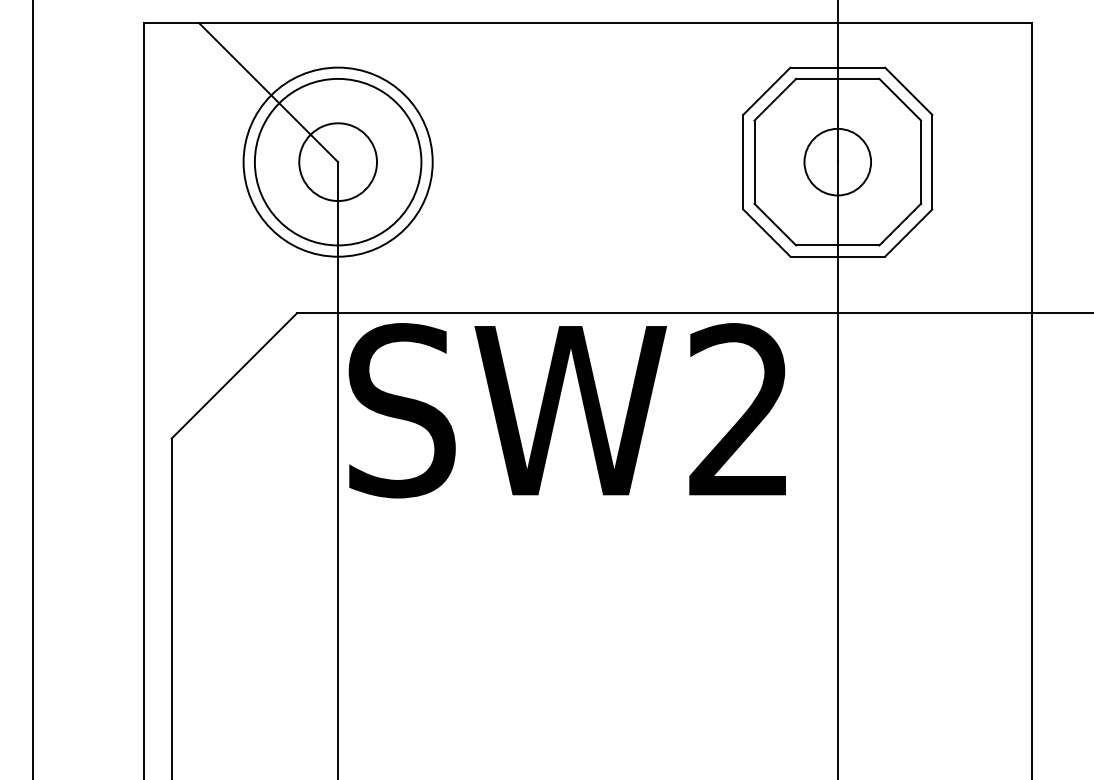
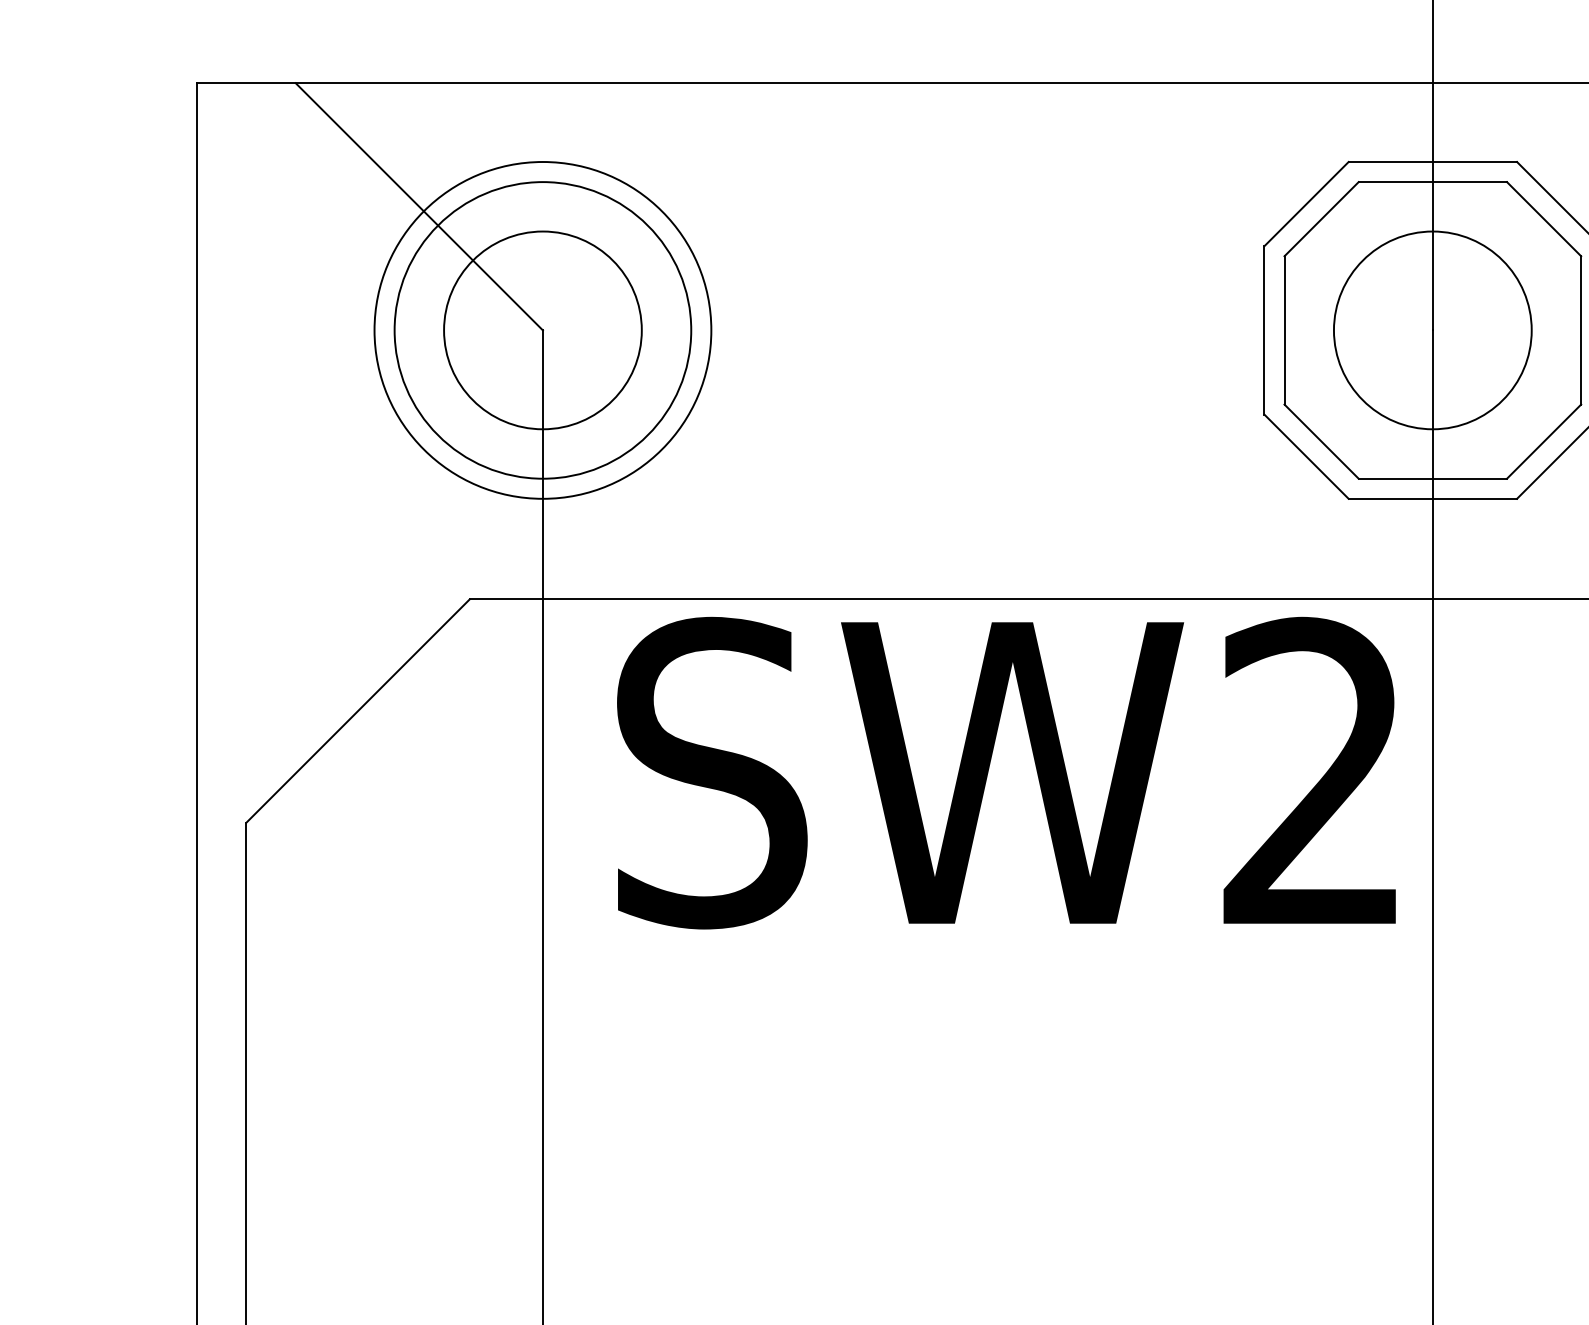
circle: (337, 161) -> (541, 329), size x1.43
circle: (837, 161) -> (1432, 329), size x1.67
text: (566, 410) -> (1004, 772), moved

